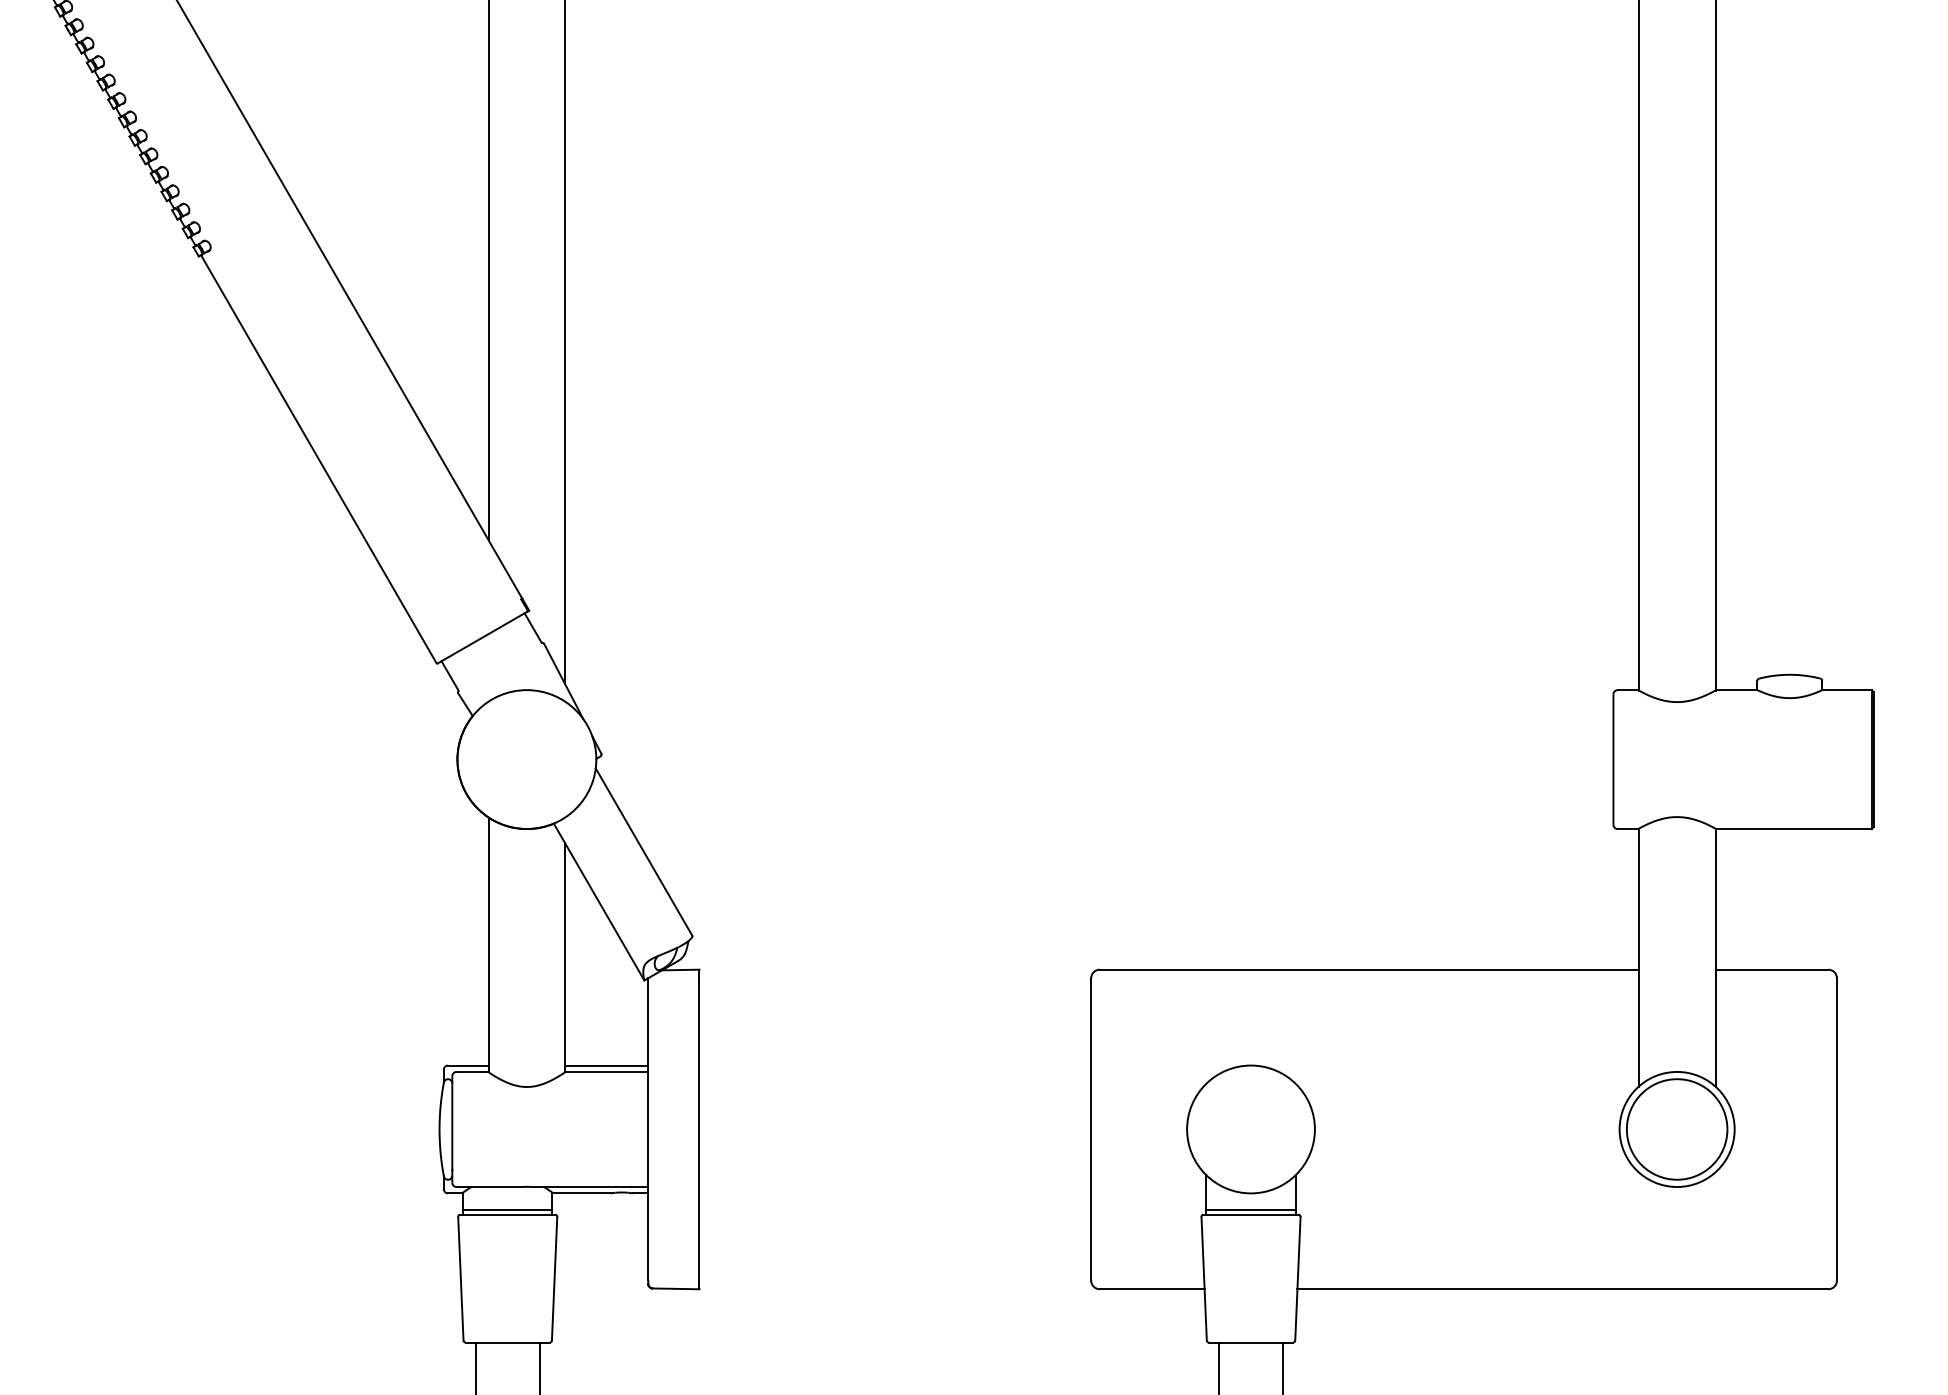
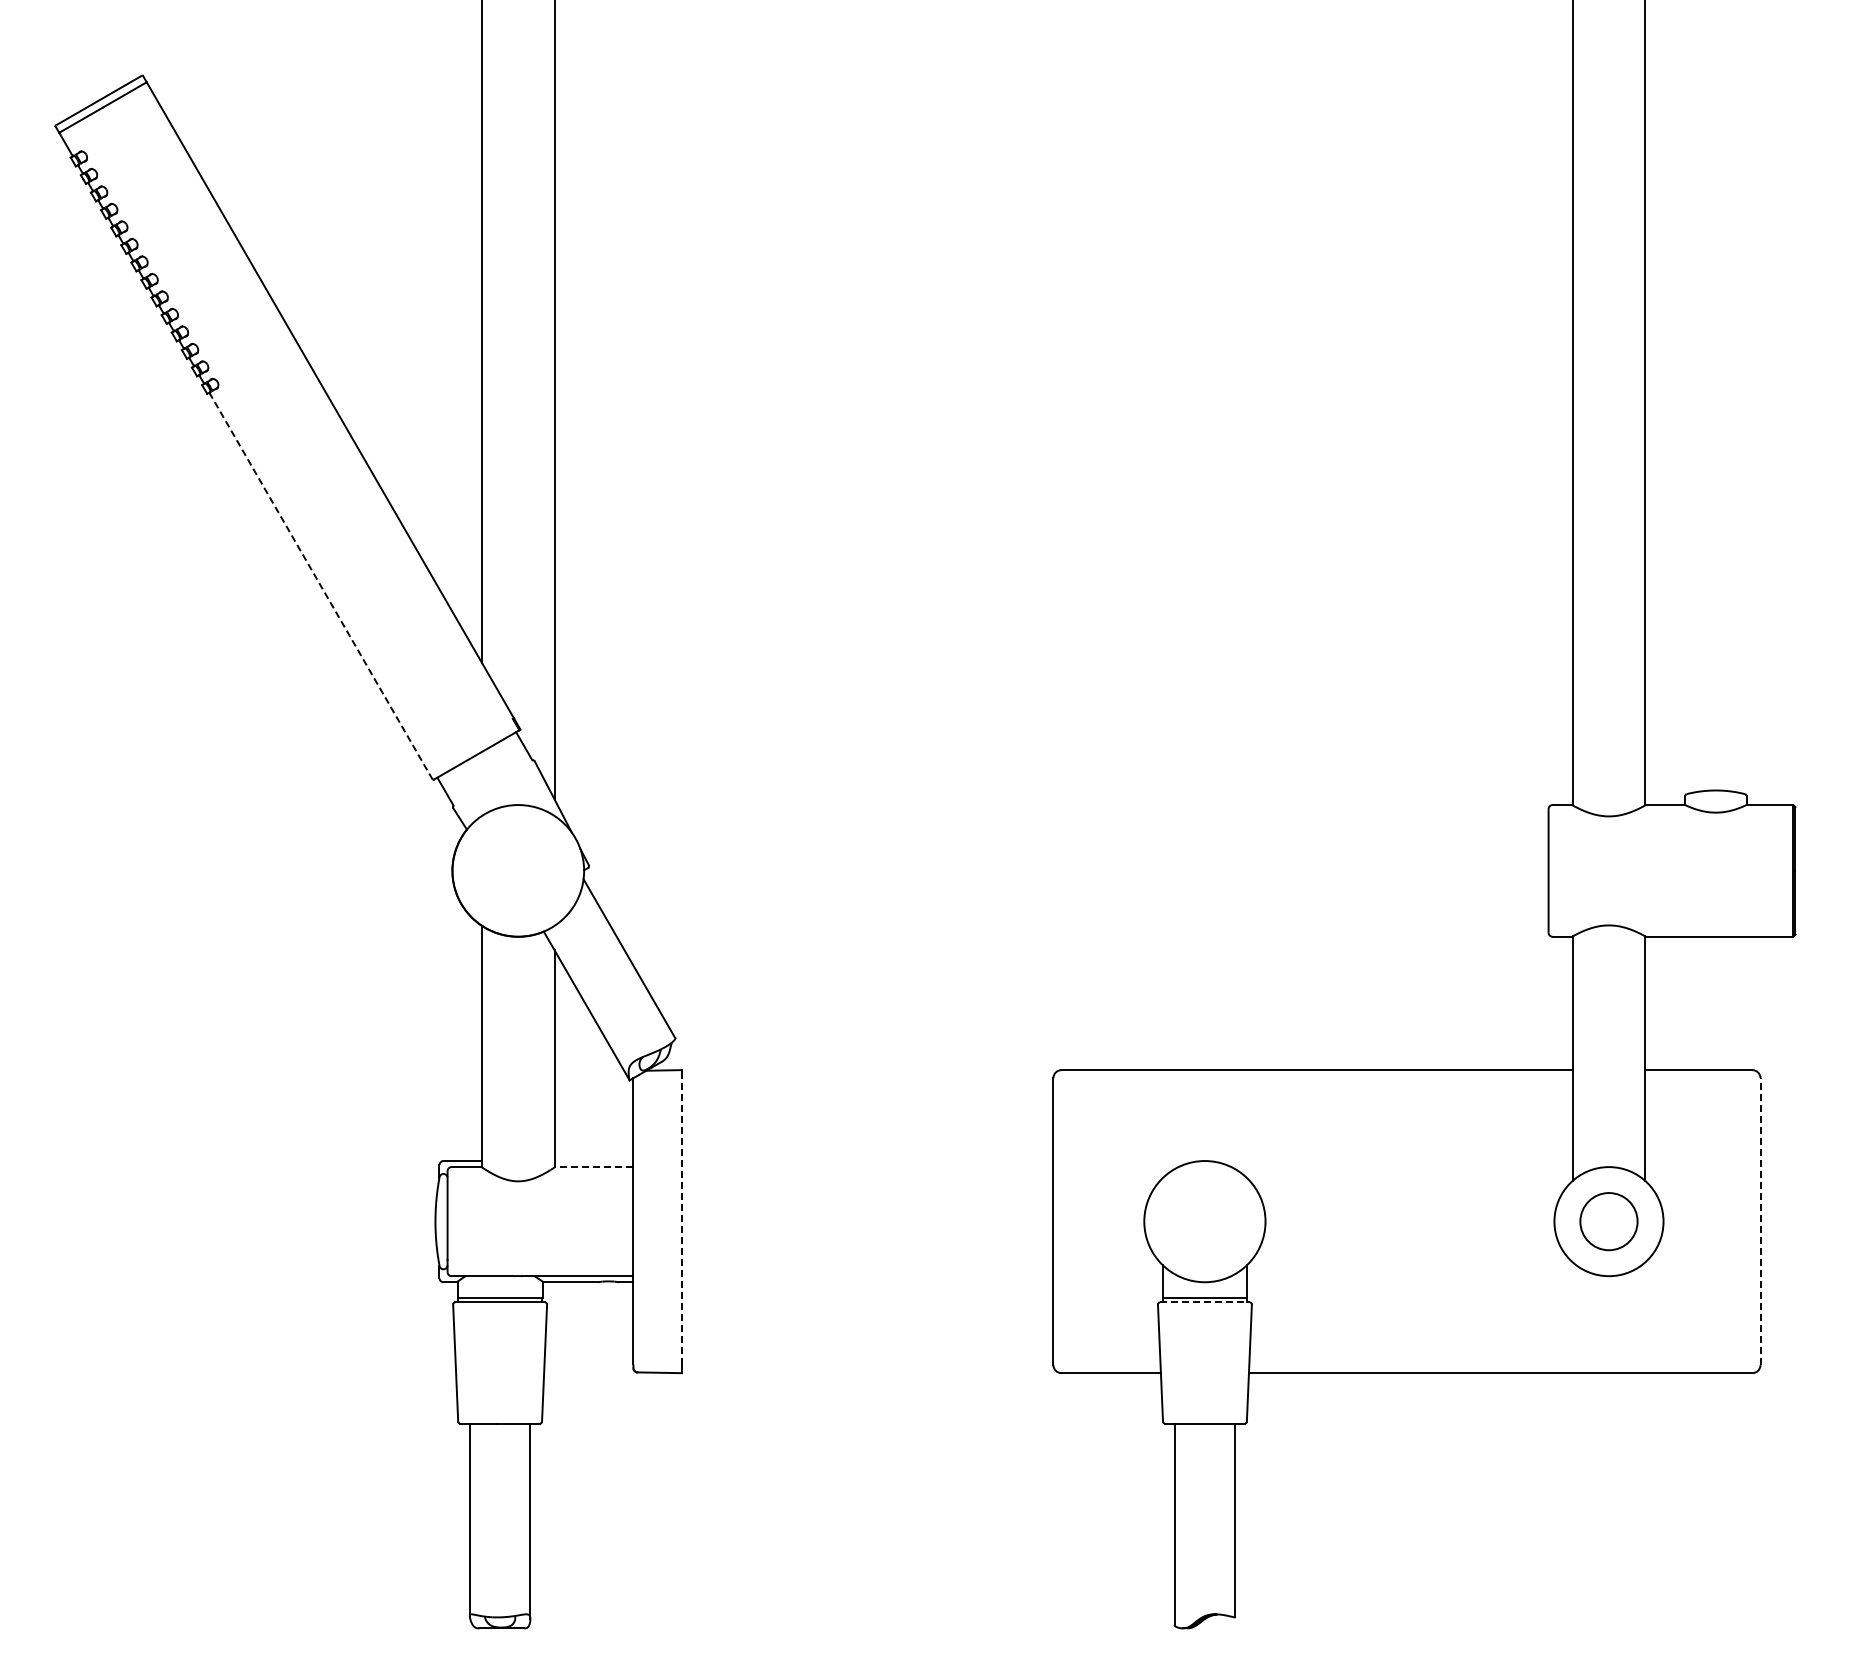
line: (319, 459) -> (321, 586), solid -> dashed
line: (606, 1066) -> (593, 1161), removed
line: (606, 1072) -> (593, 1167), solid -> dashed
line: (699, 1129) -> (681, 1221), solid -> dashed
circle: (1676, 1129) -> (1608, 1221), size x0.6
line: (1836, 1129) -> (1760, 1221), solid -> dashed
line: (1250, 1214) -> (1204, 1302), solid -> dashed

